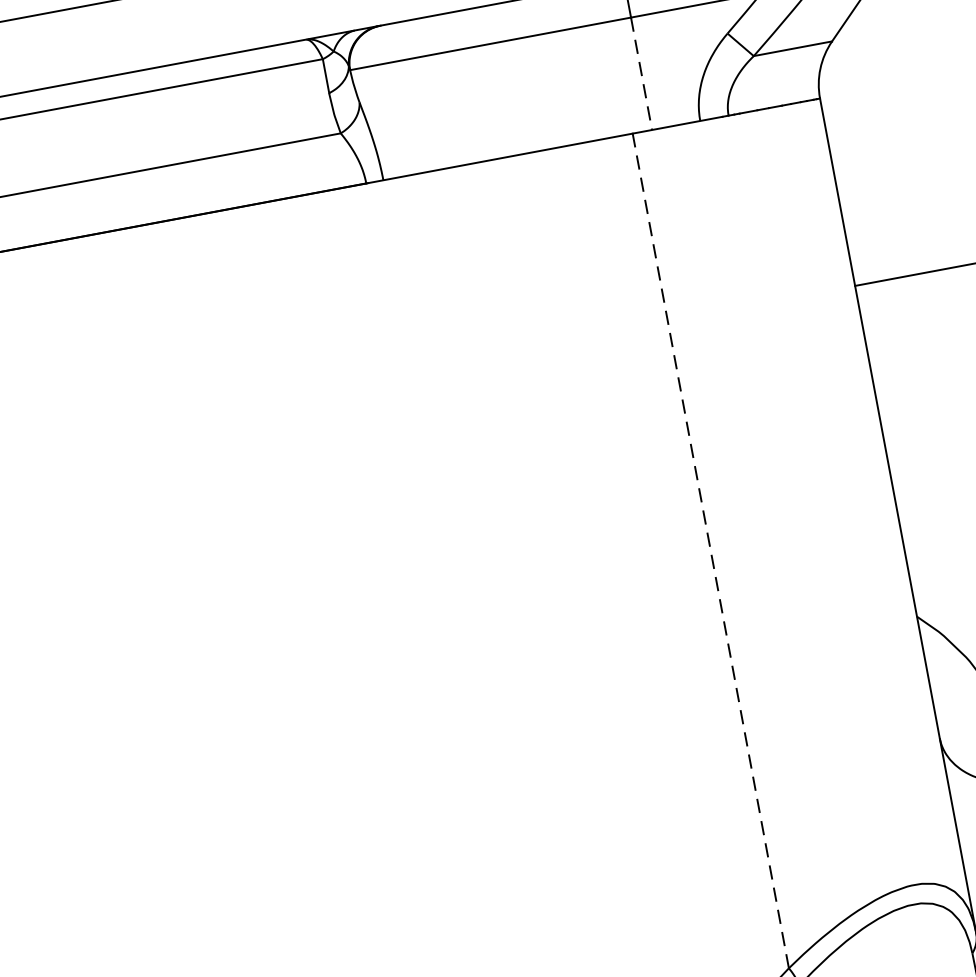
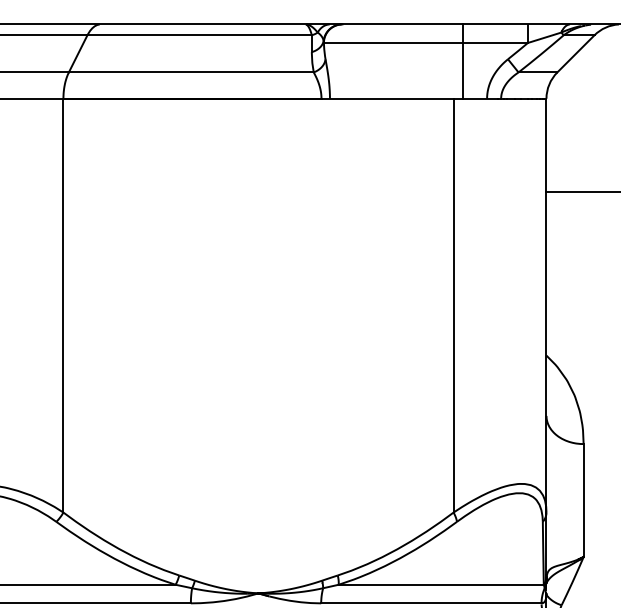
line: (642, 72) -> (463, 70), dashed -> solid
line: (710, 550) -> (453, 305), dashed -> solid

